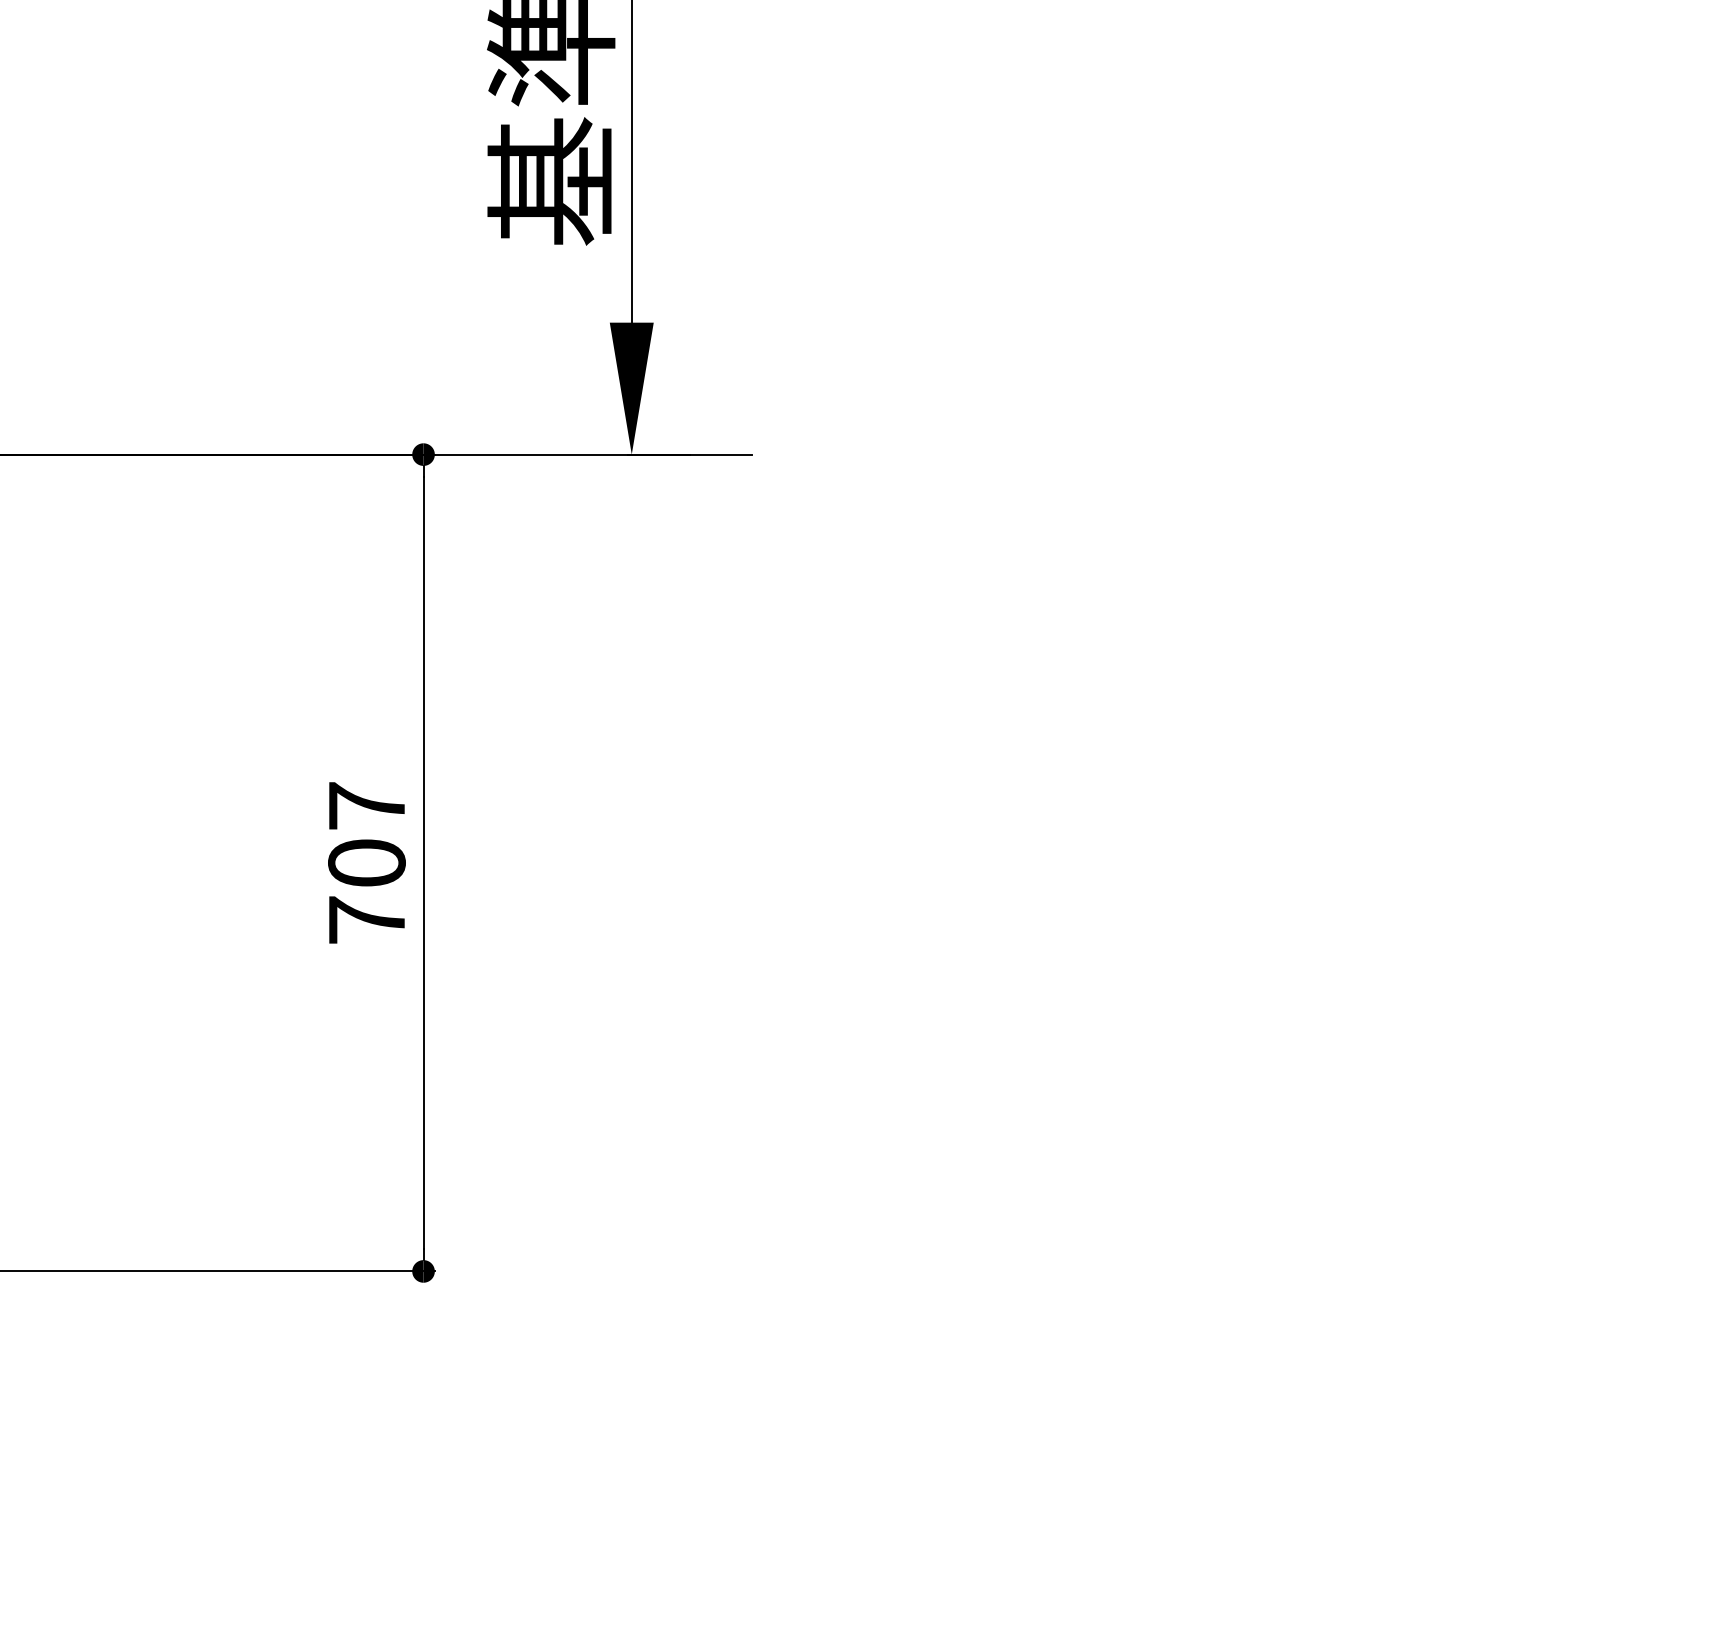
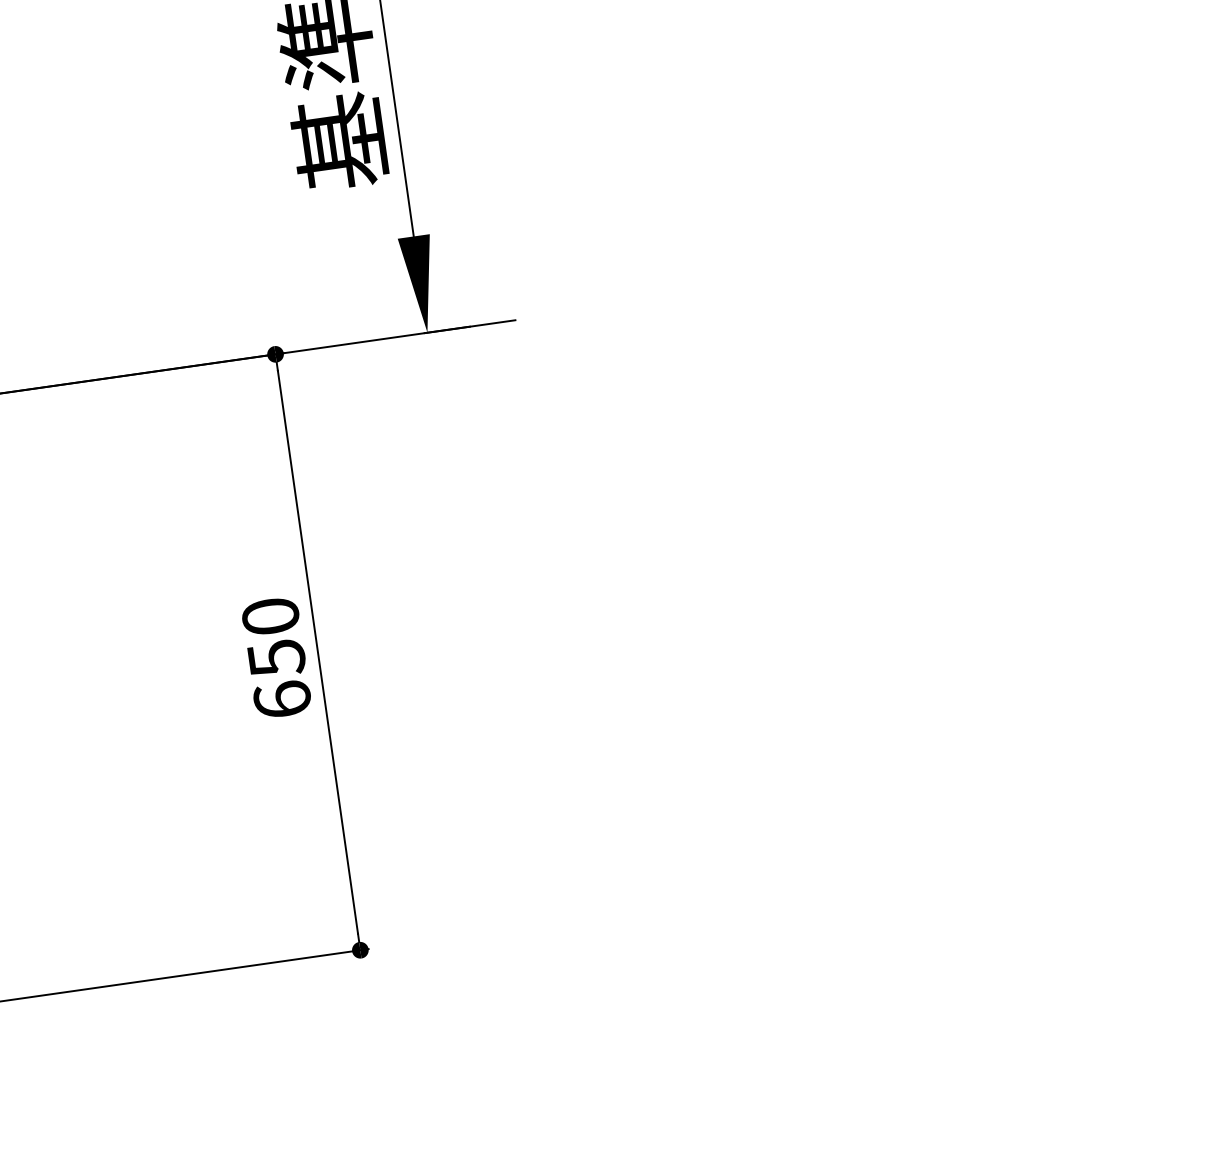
text: (366, 862) -> (276, 657), 707 -> 650

